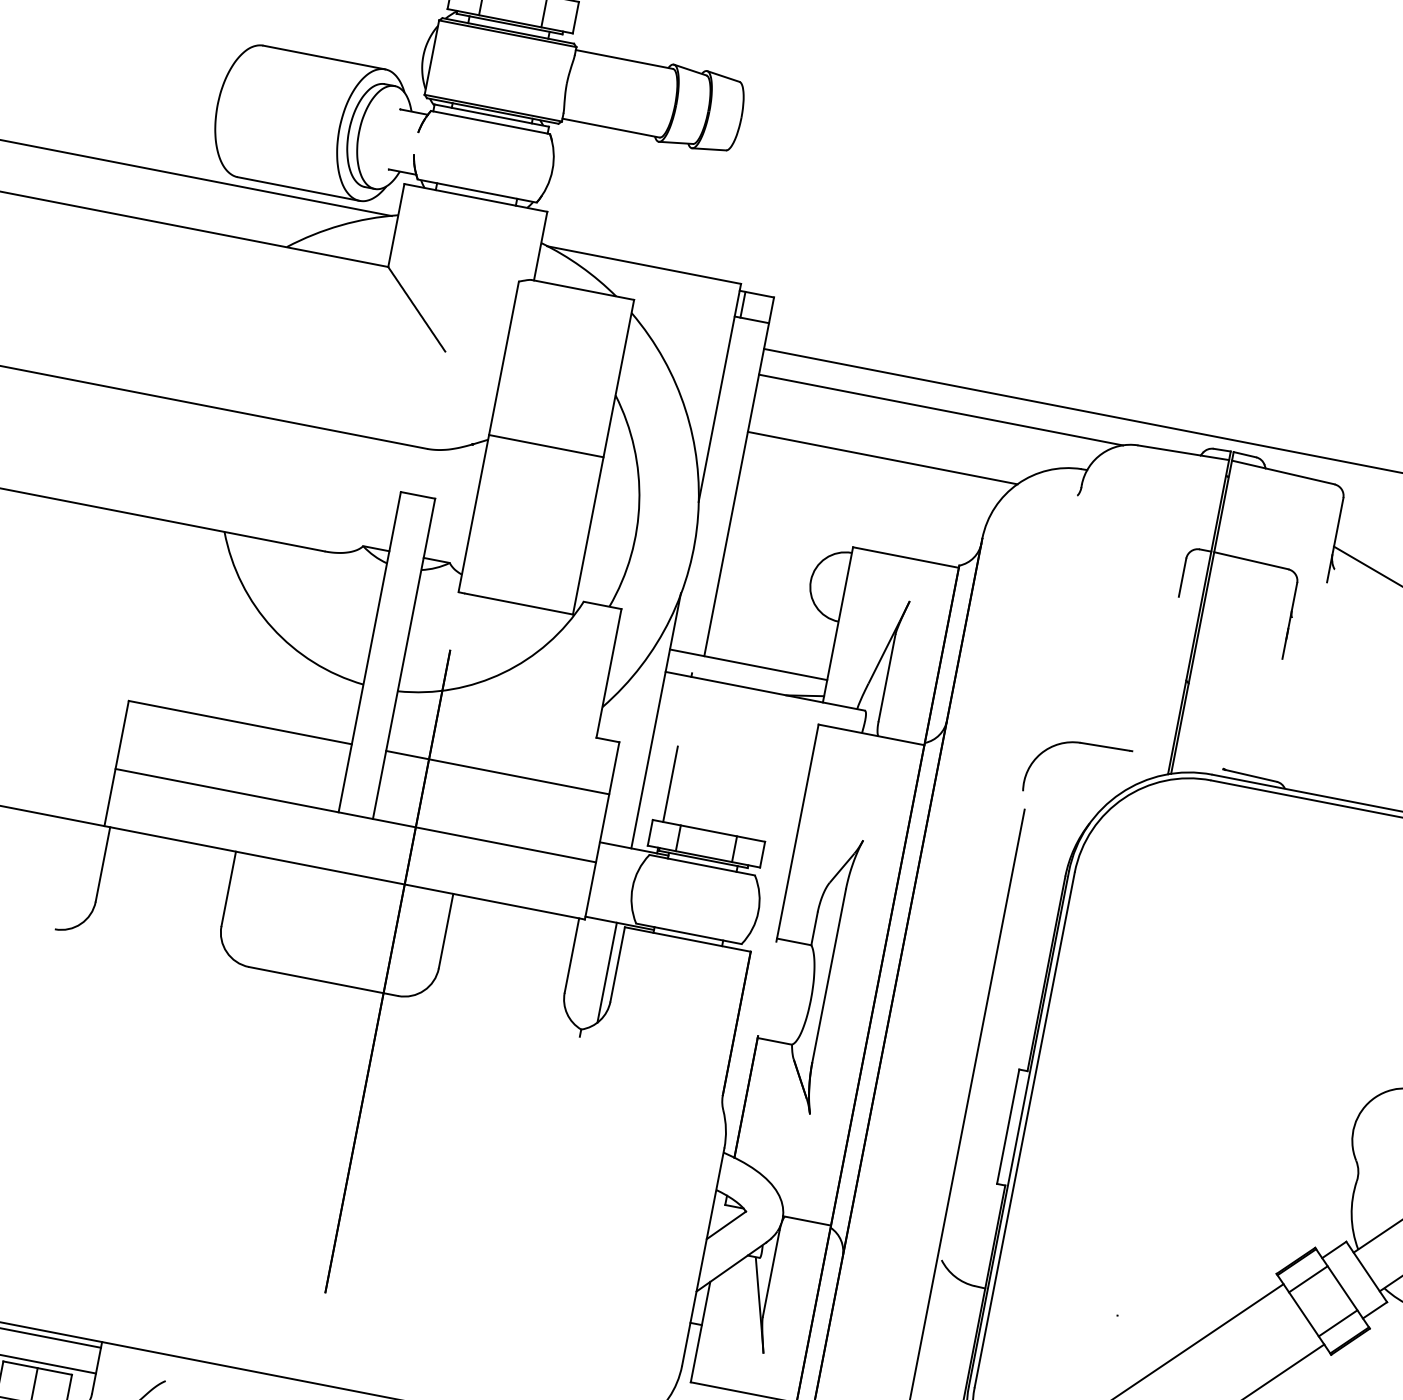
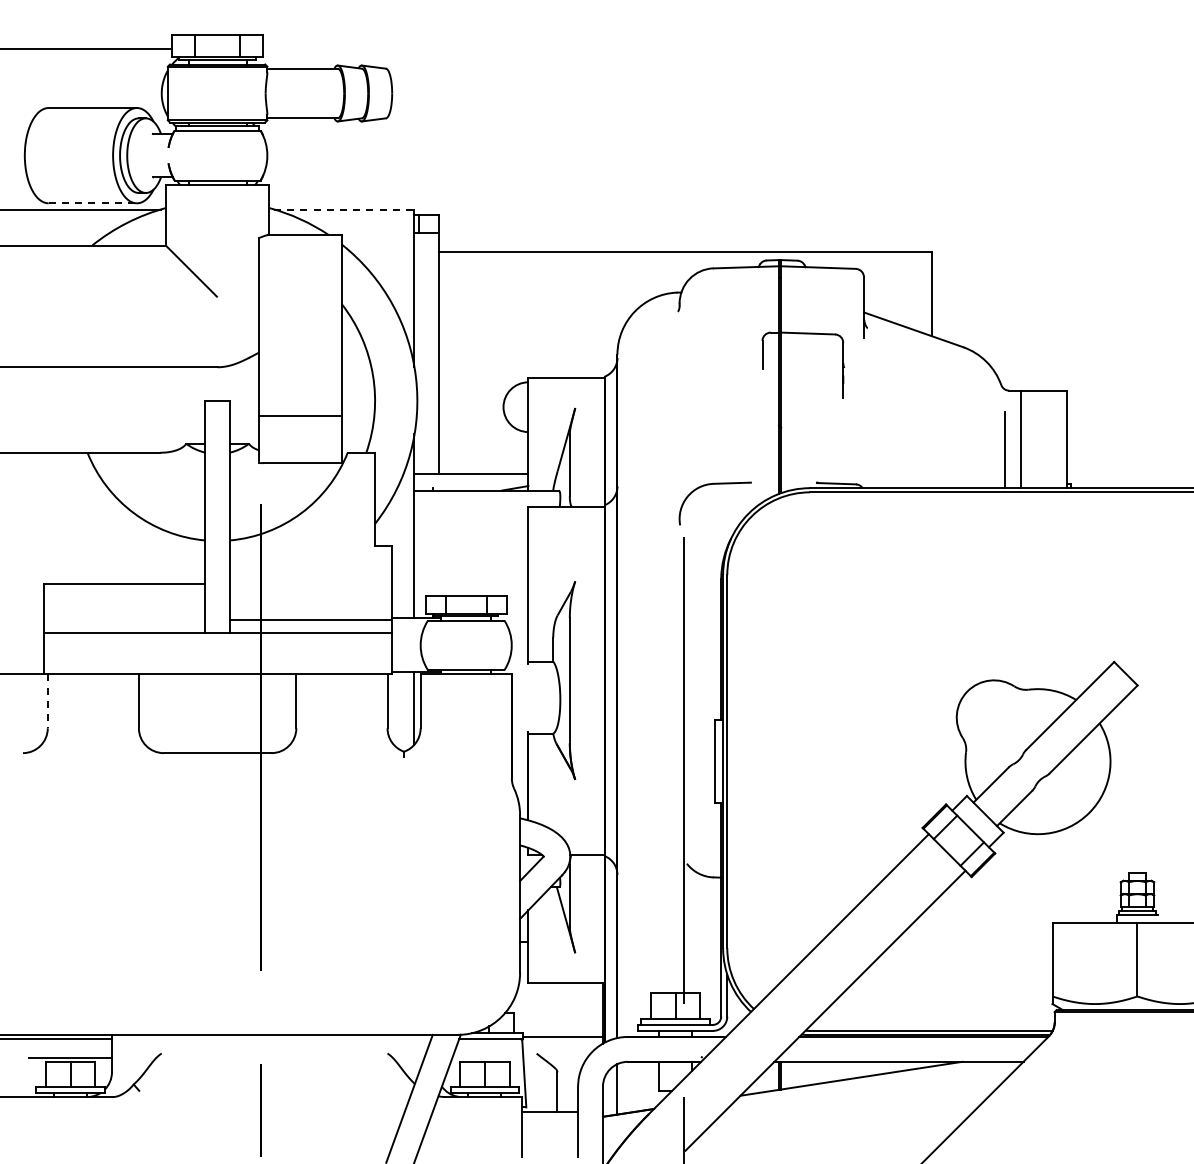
line: (299, 189) -> (93, 203), solid -> dashed
line: (644, 265) -> (344, 209), solid -> dashed
line: (941, 410) -> (571, 270), removed
line: (546, 446) -> (300, 416), moved
line: (882, 457) -> (536, 311), removed
line: (497, 772) -> (310, 619), moved
line: (671, 784) -> (433, 568), removed
line: (102, 864) -> (47, 701), solid -> dashed

